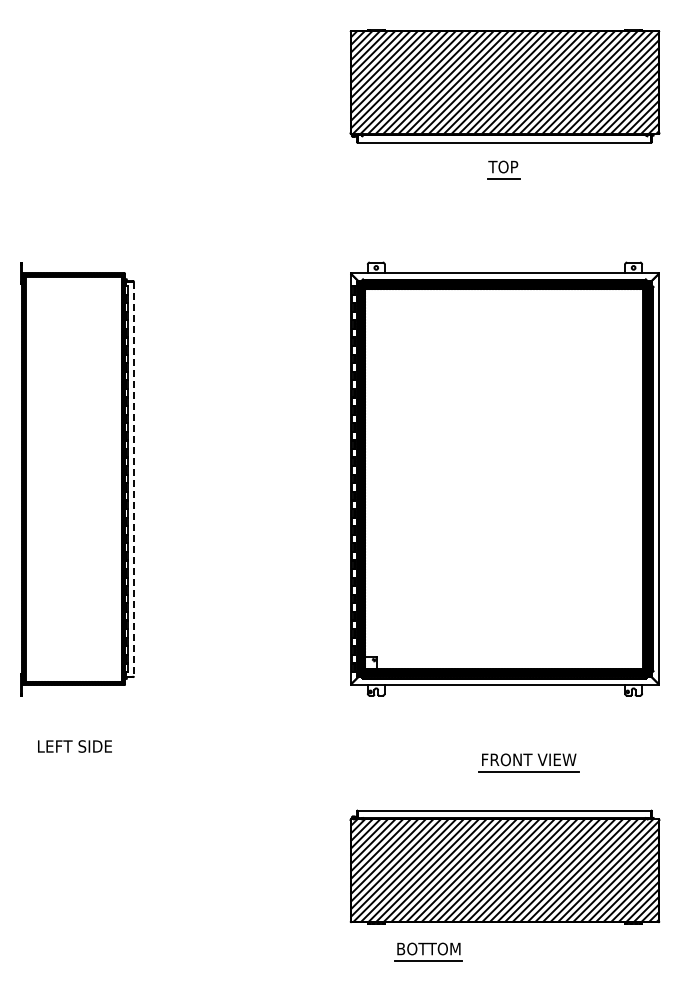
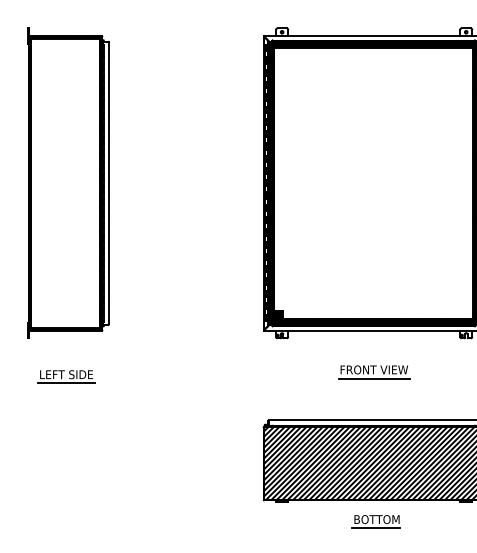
line: (133, 479) -> (108, 183), dashed -> solid
hatch: (371, 662) -> (278, 314), added
line: (74, 758) -> (66, 383), added
part: (528, 762) -> (373, 371), moved
part: (428, 951) -> (376, 521), moved

